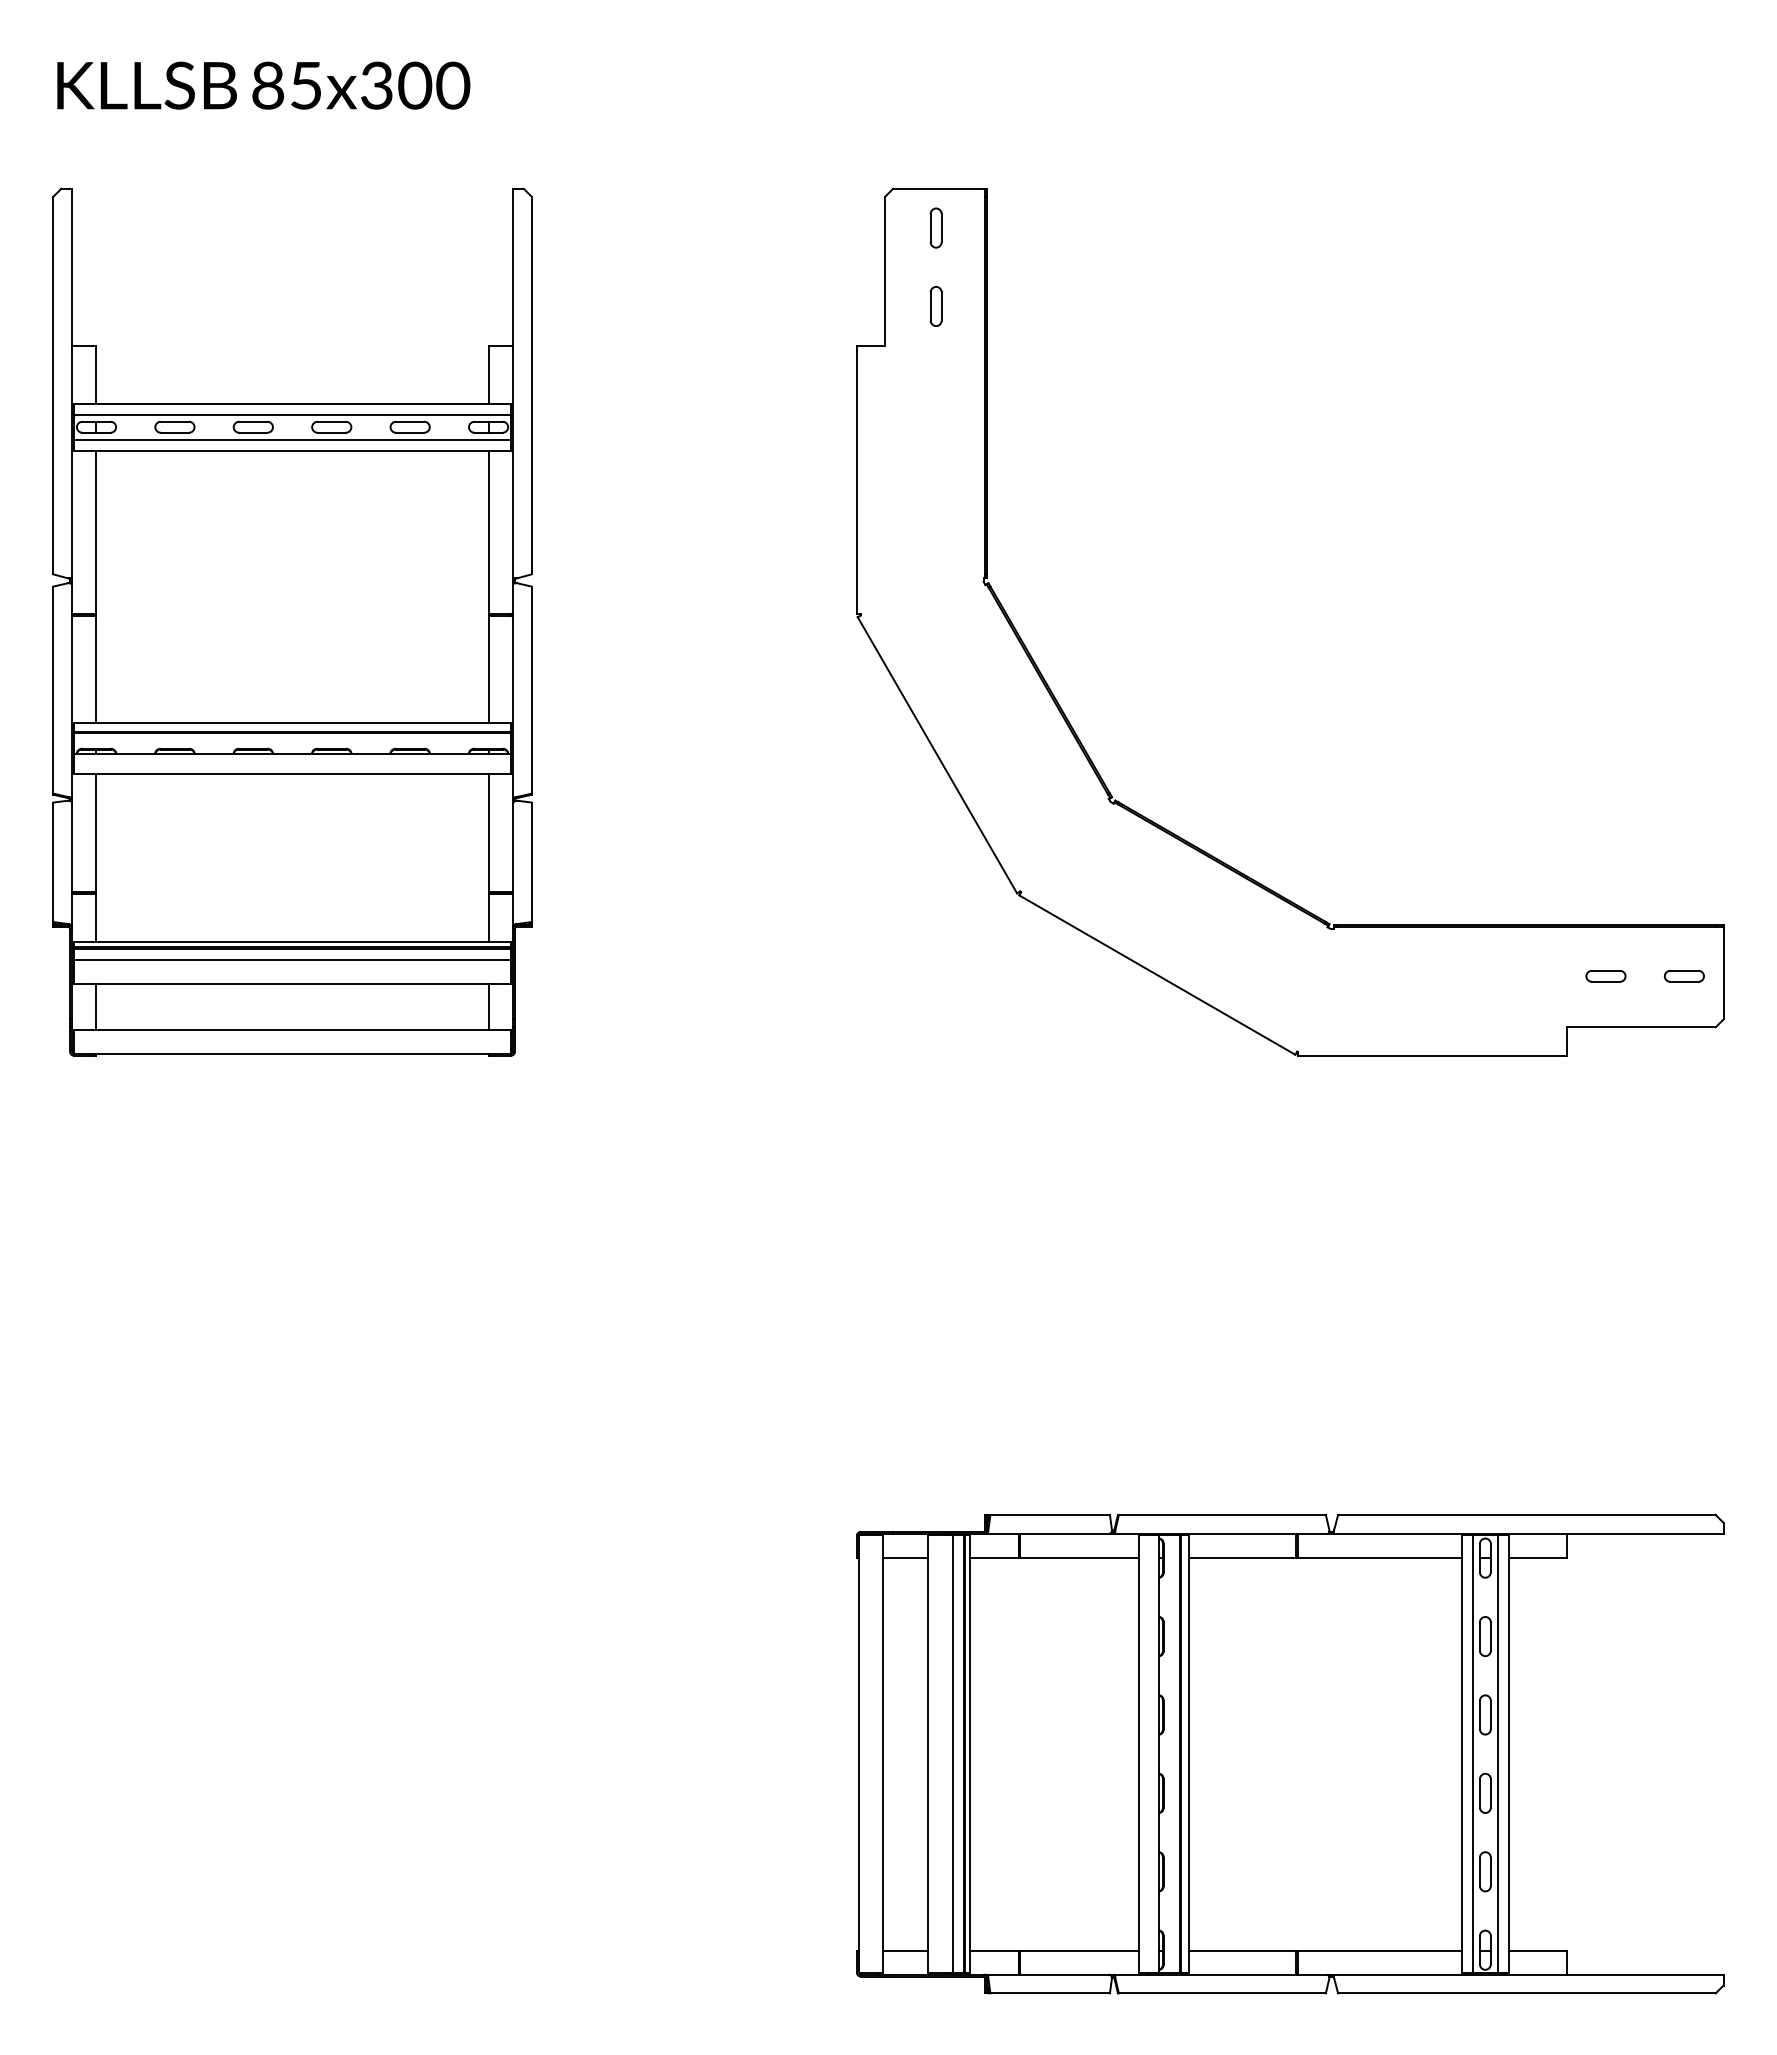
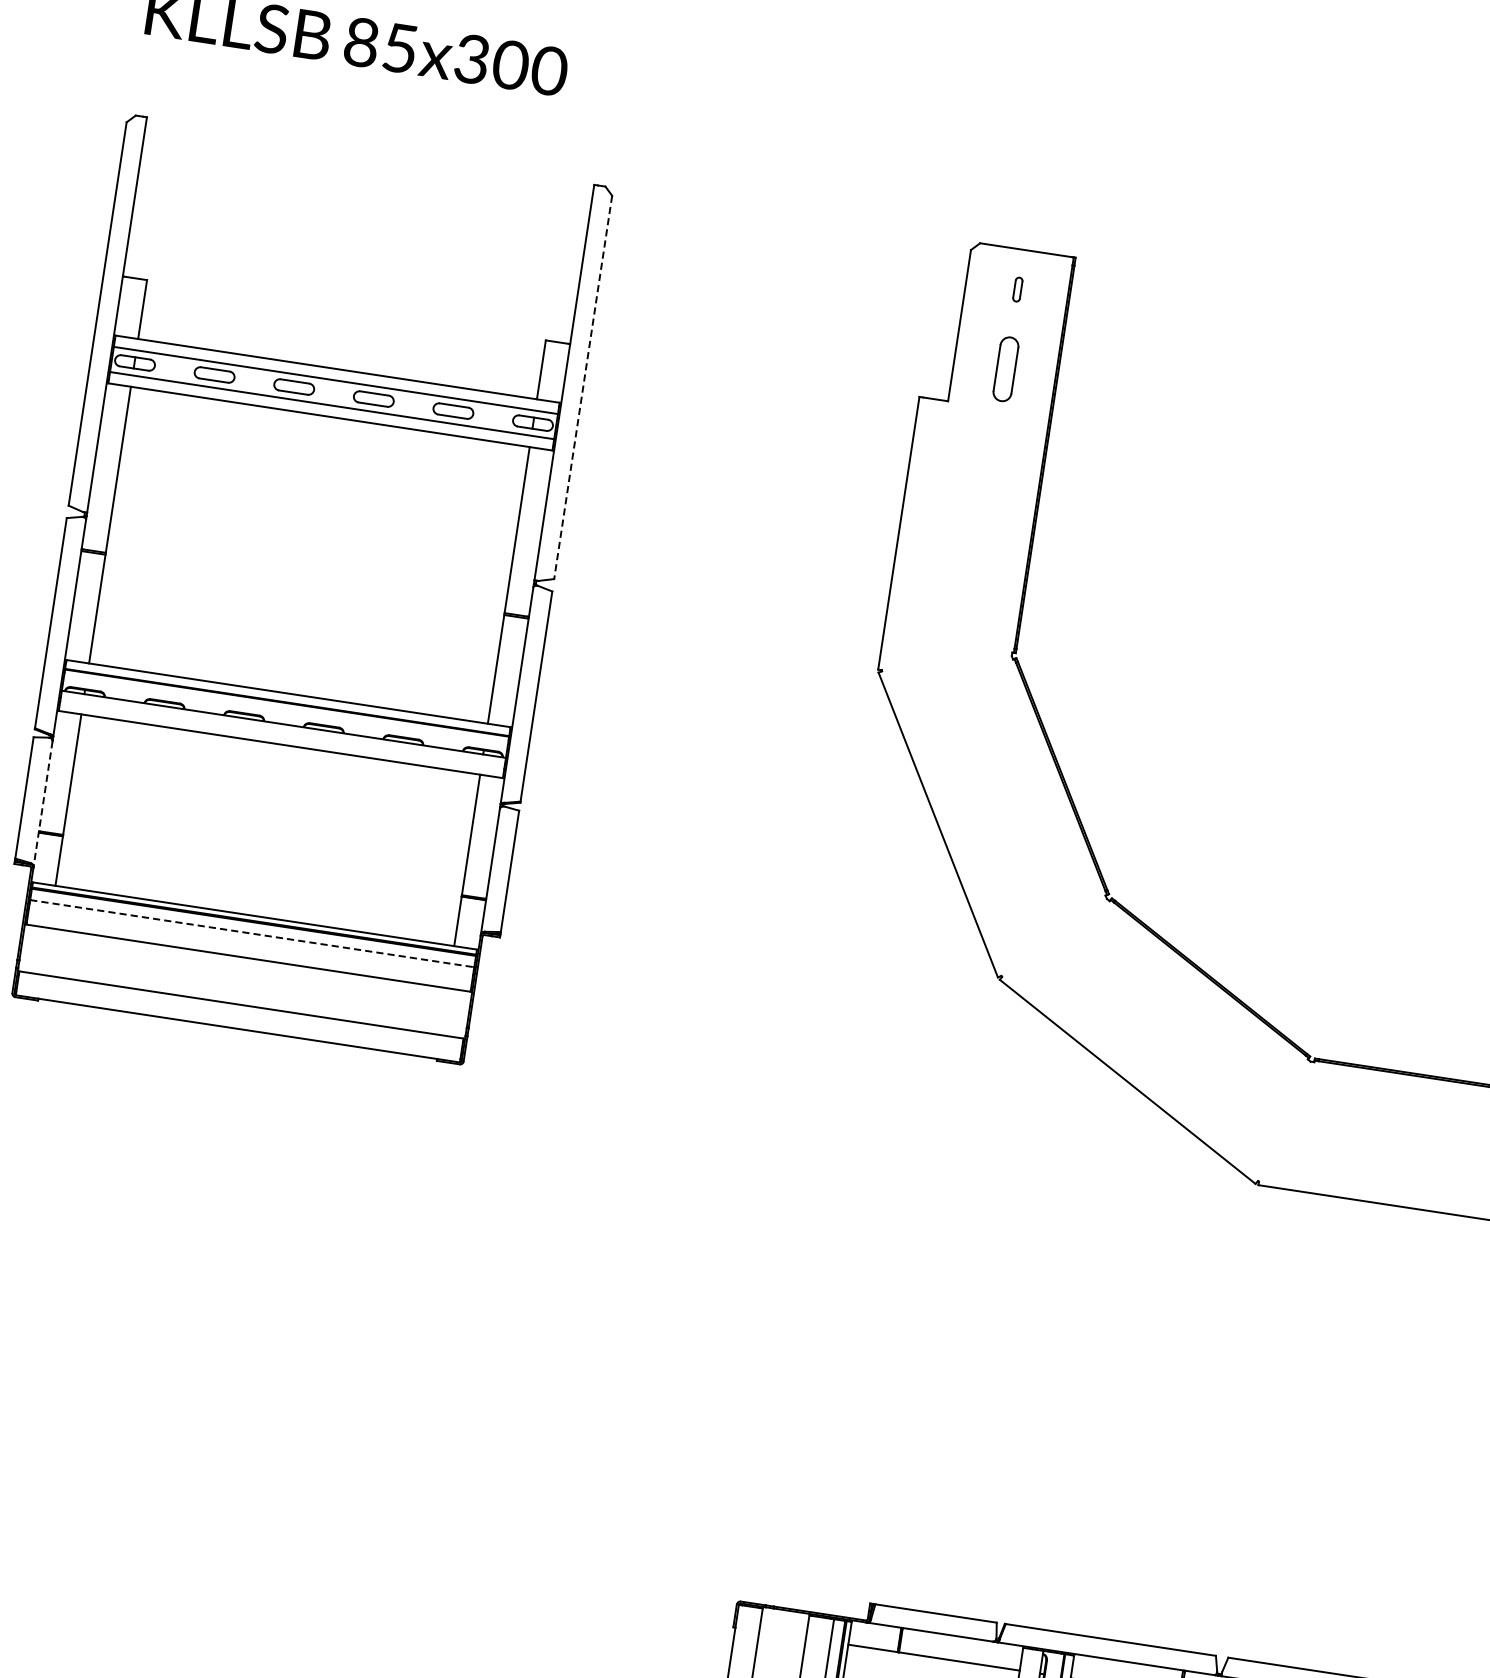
part: (935, 227) -> (1017, 288), size x0.6
part: (935, 306) -> (1005, 369), size x1.6
line: (531, 385) -> (582, 387), solid -> dashed
line: (72, 865) -> (43, 804), solid -> dashed
line: (292, 959) -> (252, 933), solid -> dashed
line: (96, 1007) -> (45, 951), removed
line: (488, 1007) -> (443, 1012), removed
line: (905, 1557) -> (782, 1634), removed

